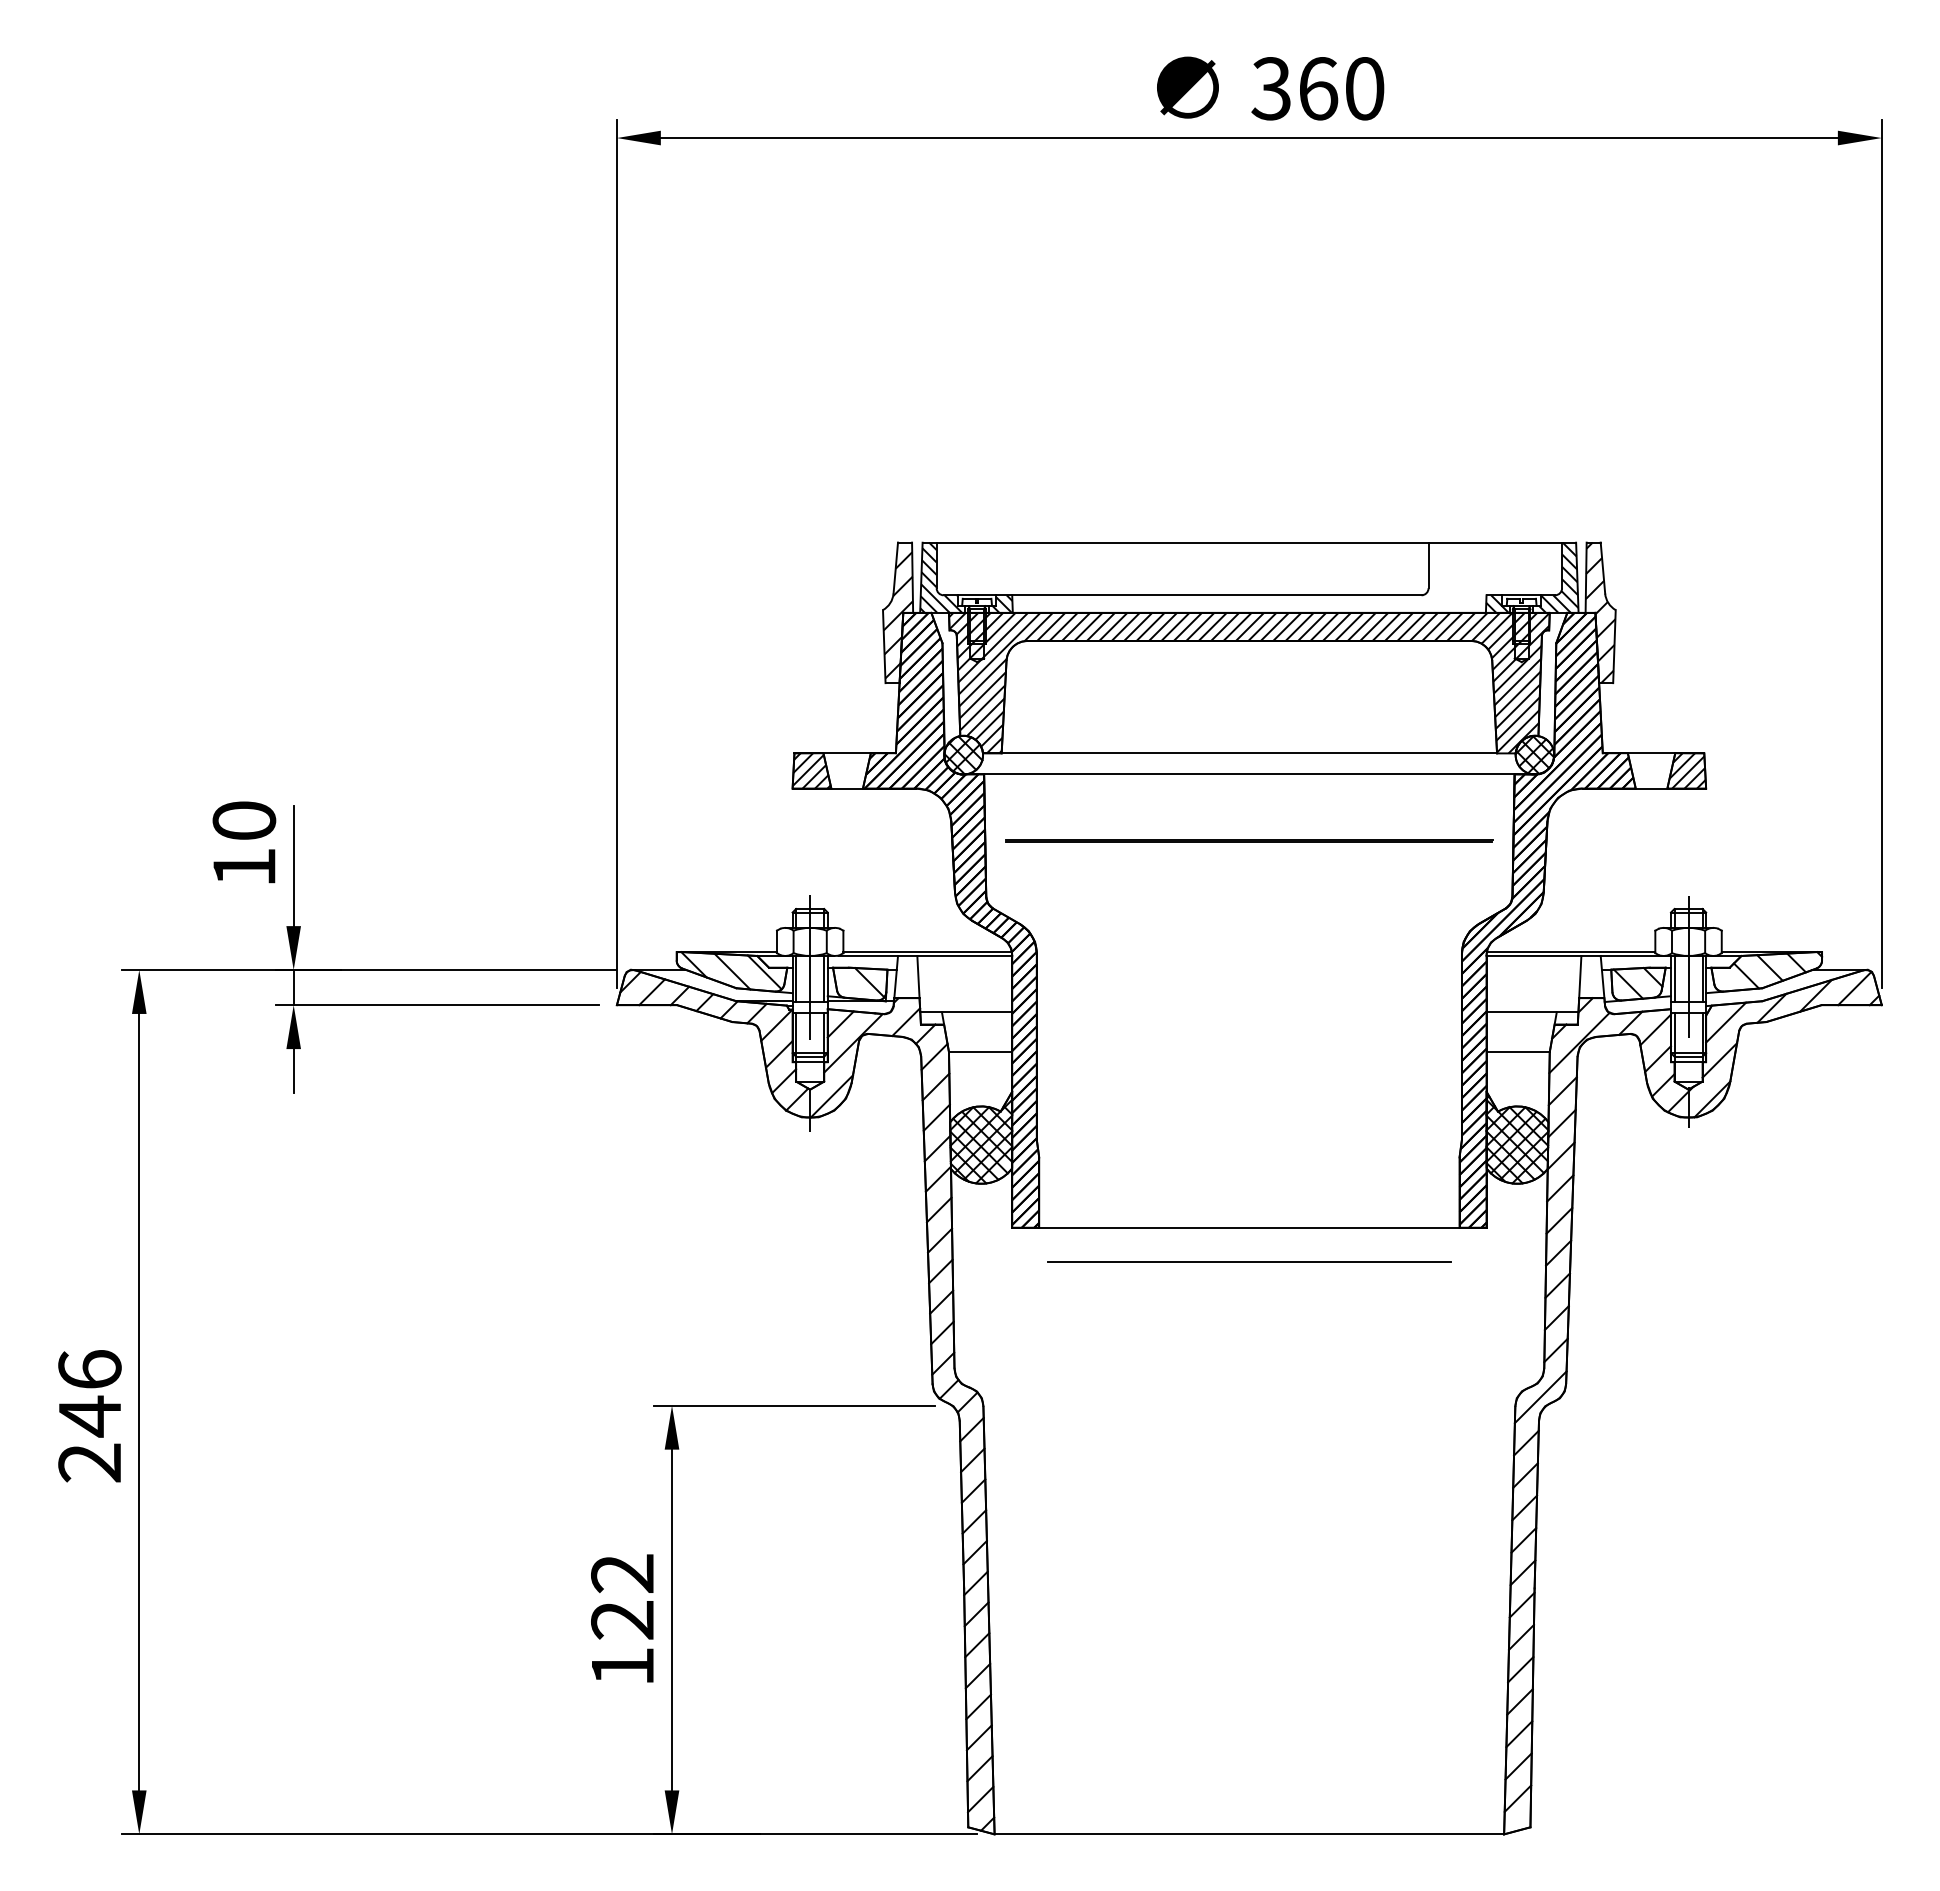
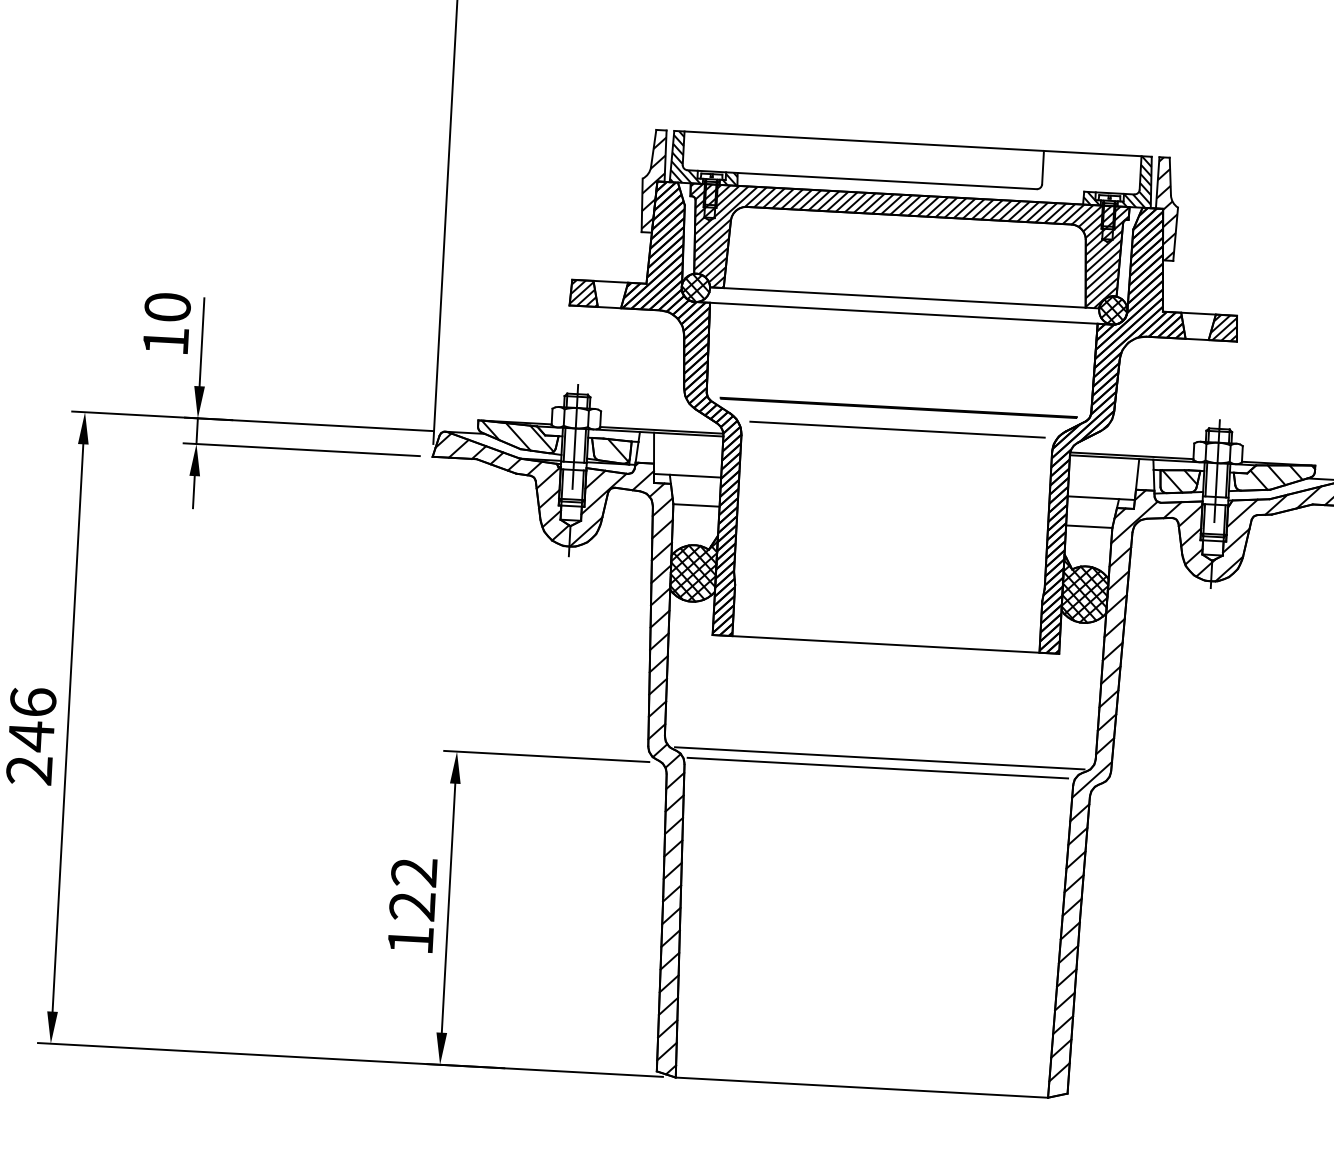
line: (1249, 840) -> (898, 407), moved
line: (1249, 1261) -> (897, 429), moved
line: (1249, 1383) -> (879, 758), added
line: (1247, 1397) -> (877, 768), added

